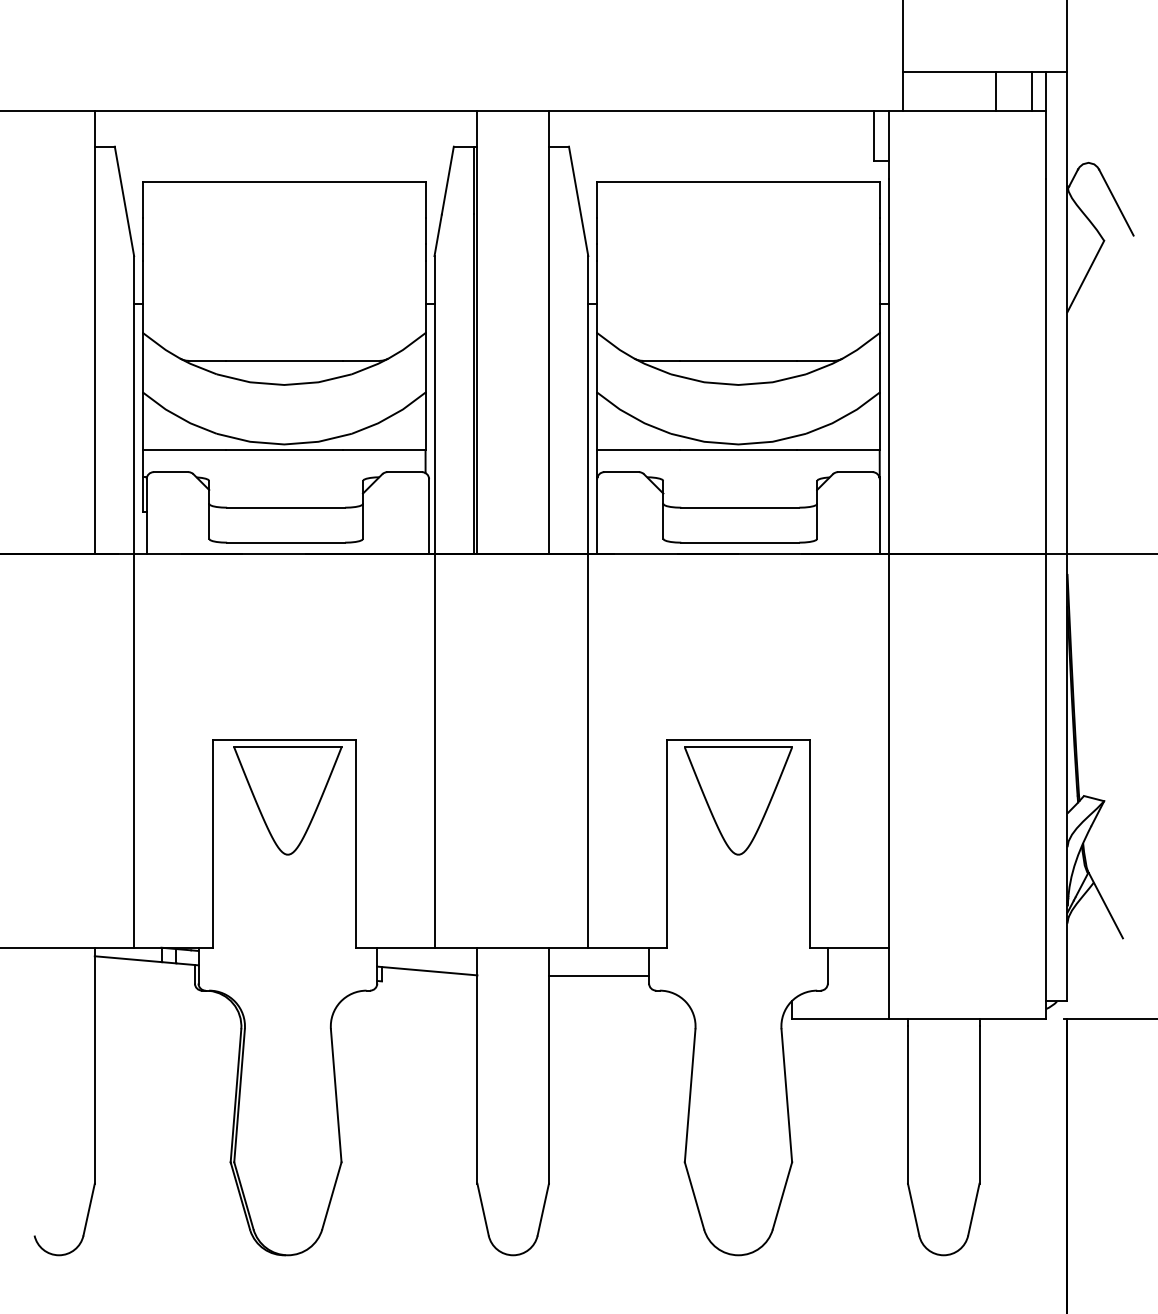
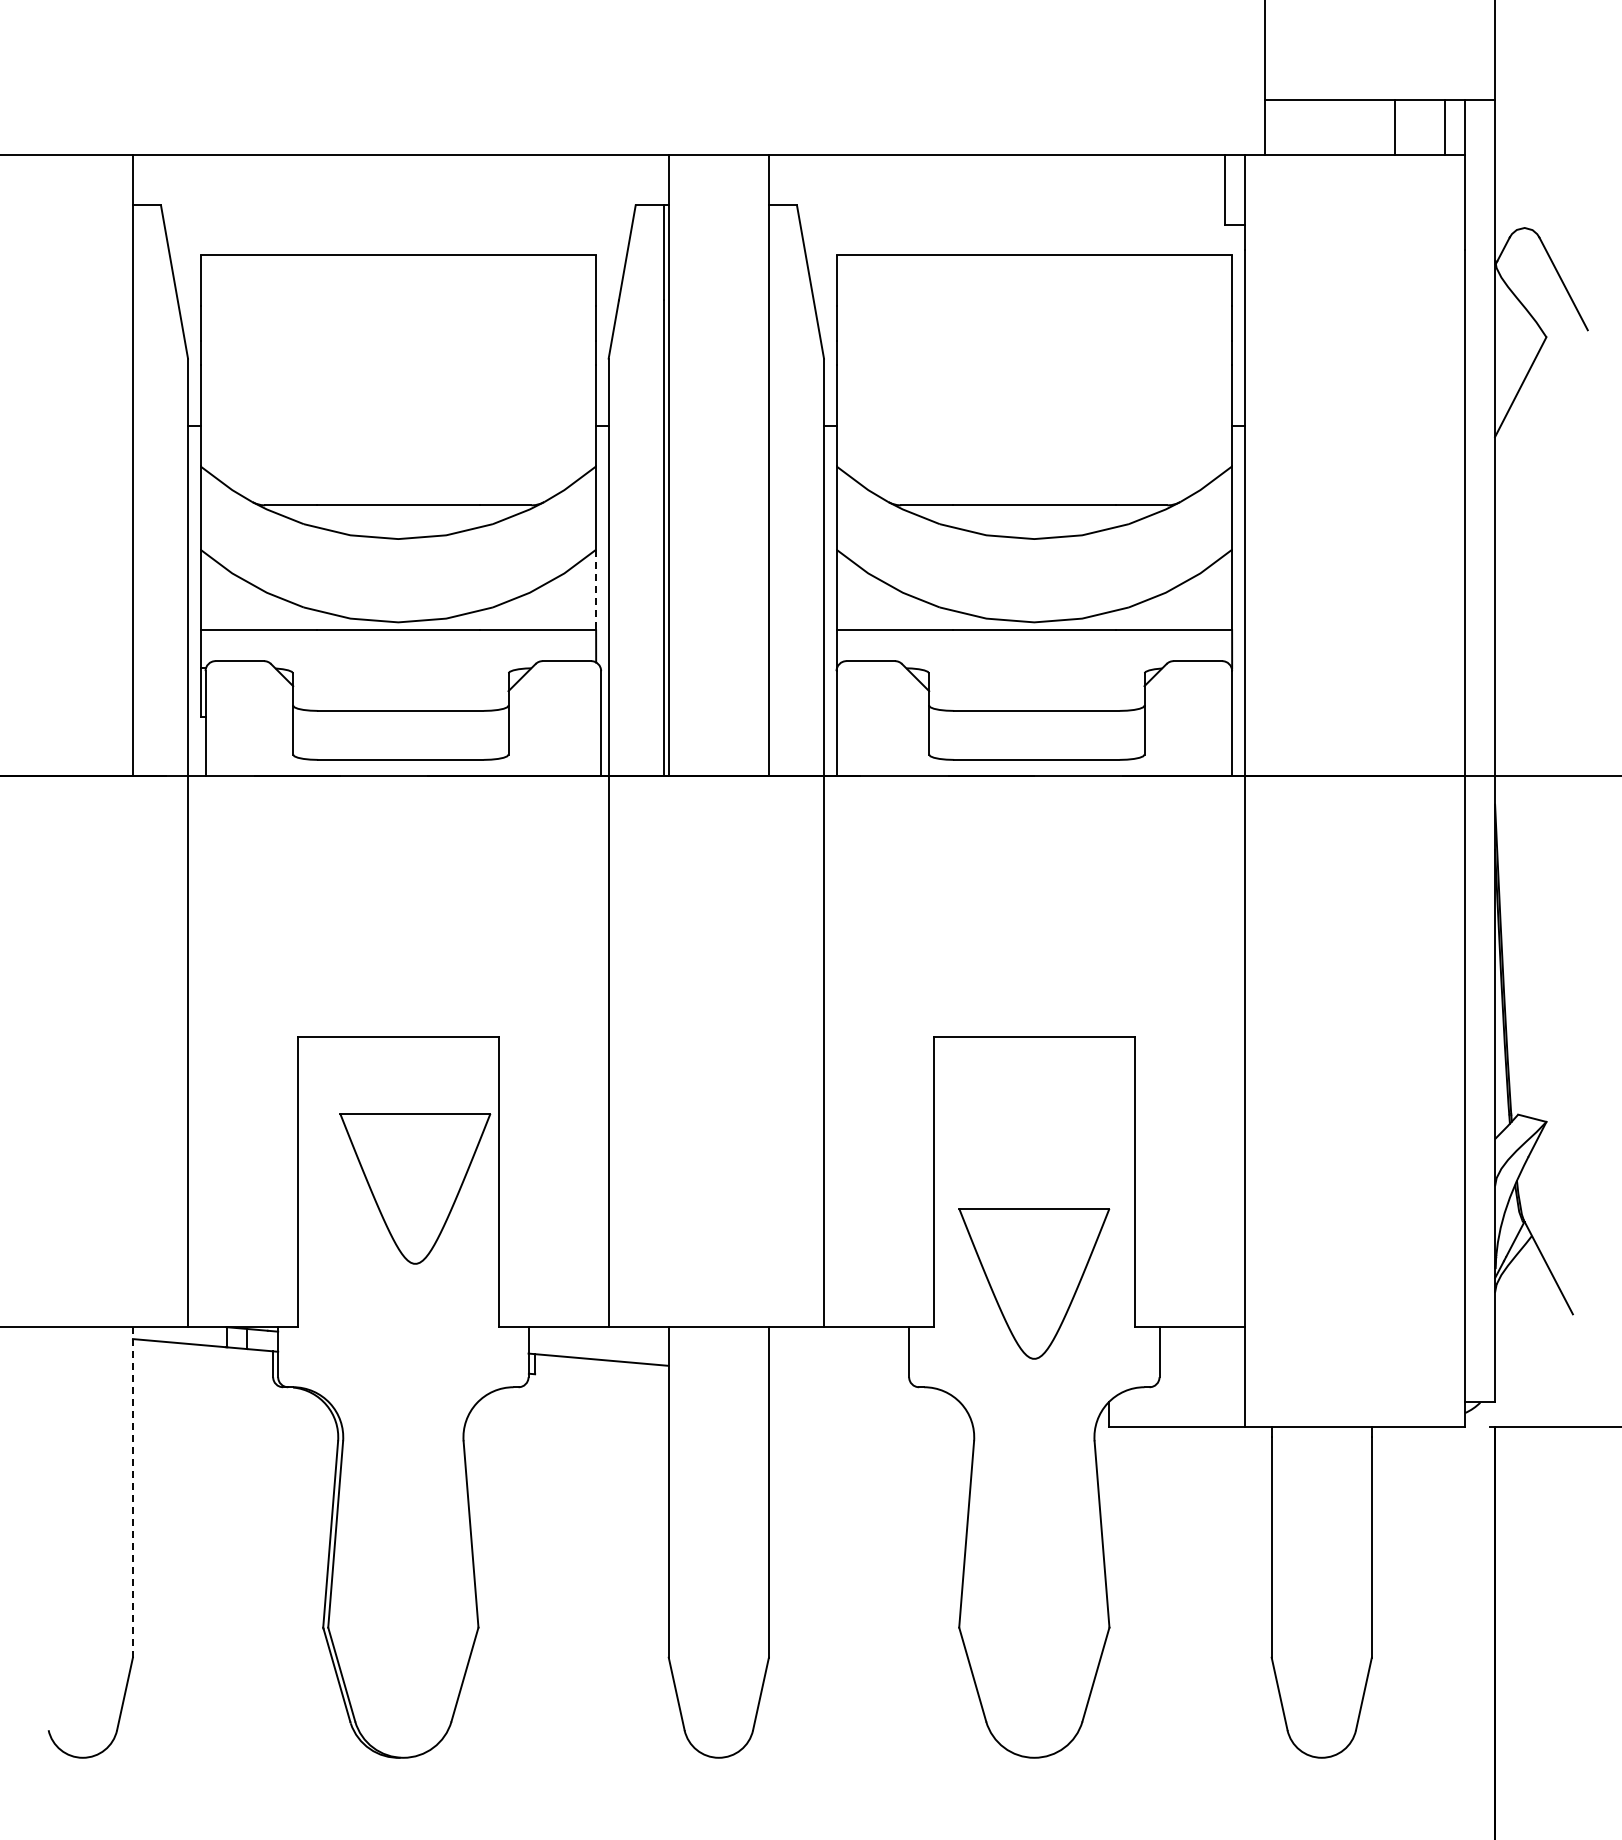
line: (425, 421) -> (596, 590), solid -> dashed
part: (288, 800) -> (415, 1188), moved
part: (738, 800) -> (1034, 1283), moved
line: (598, 976) -> (838, 1367), removed
line: (94, 1065) -> (132, 1492), solid -> dashed

